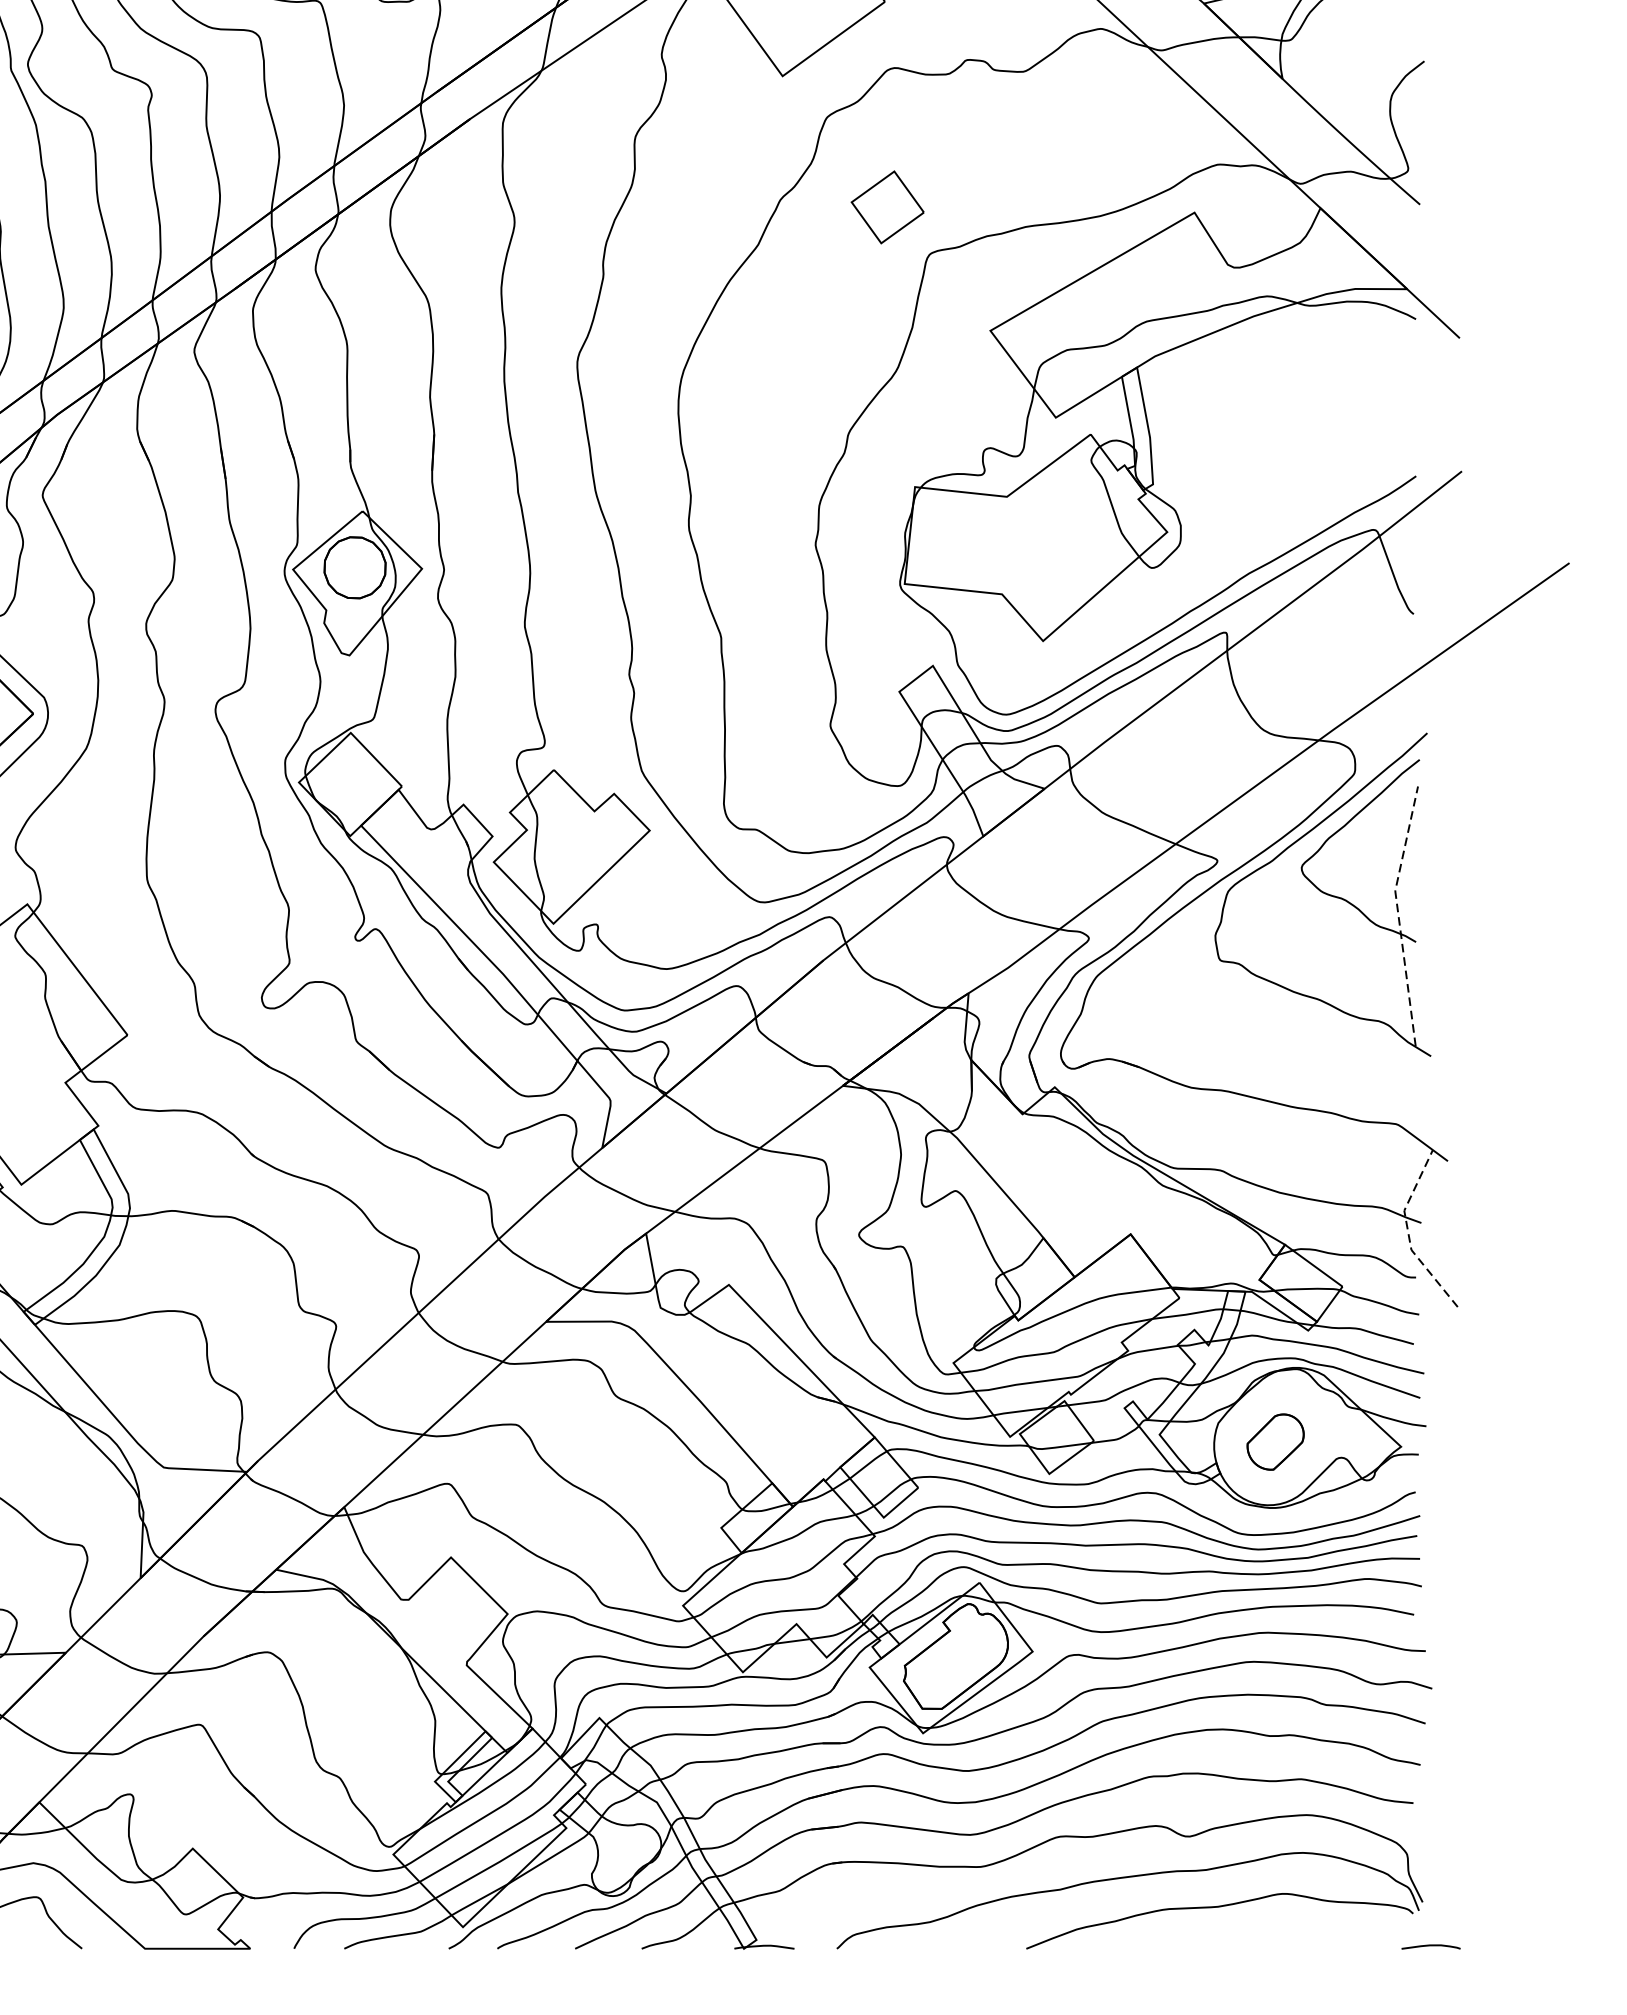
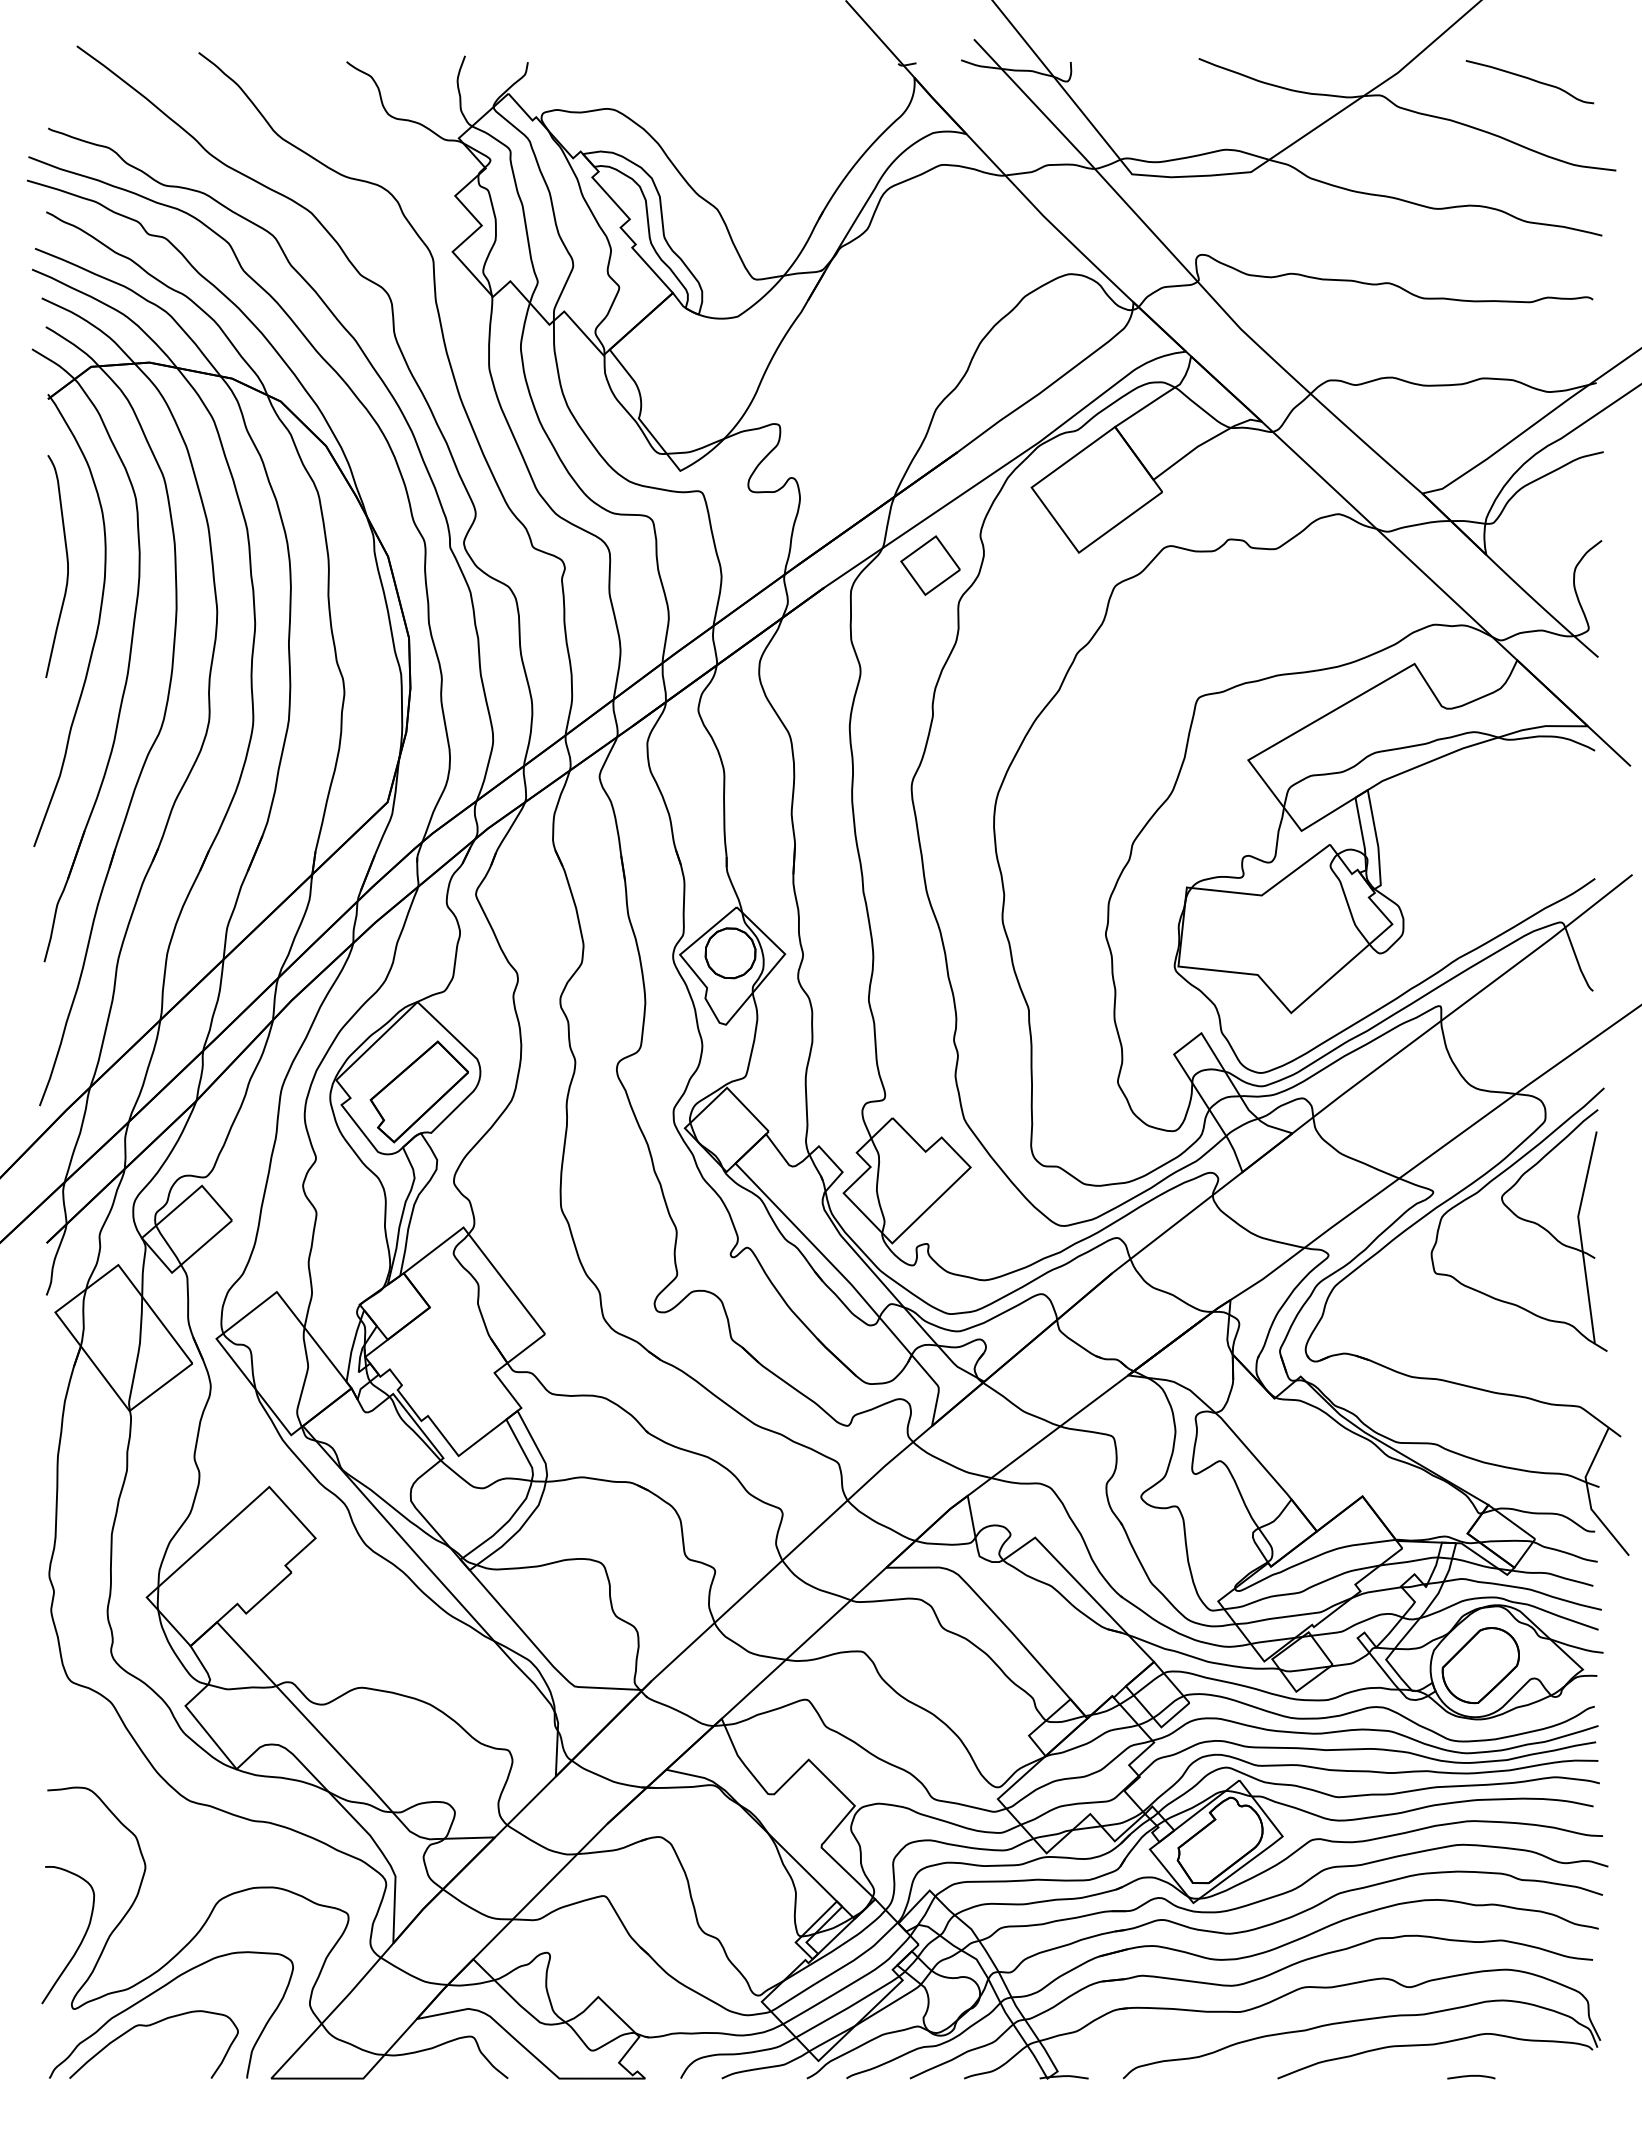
part: (887, 207) -> (930, 565), moved
line: (1398, 914) -> (1580, 1235), dashed -> solid
line: (1407, 1233) -> (1588, 1495), dashed -> solid
part: (1275, 1441) -> (1480, 1665), size x1.67
curve: (1431, 1946) -> (1471, 2076), moved

